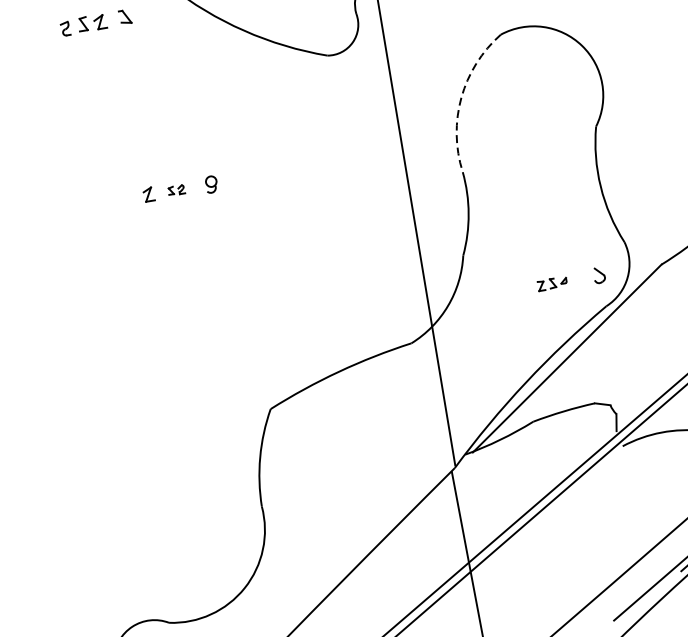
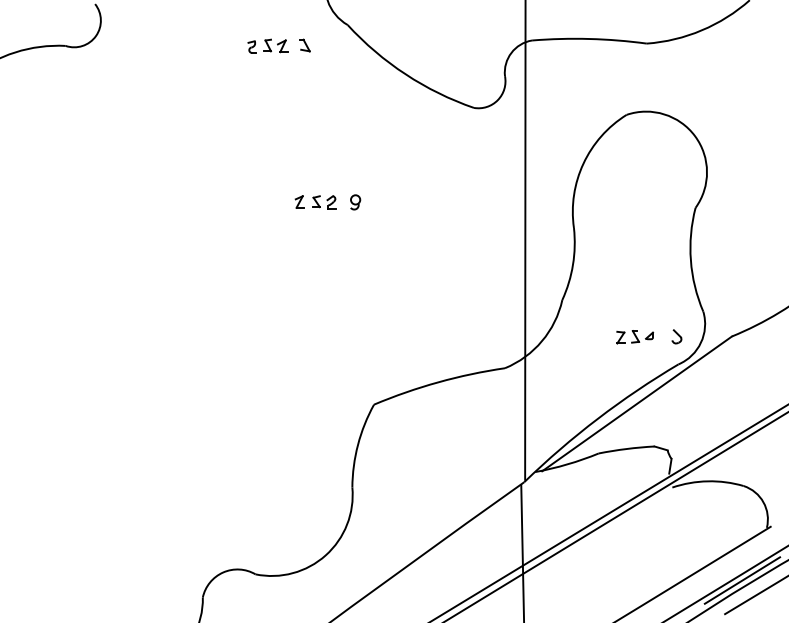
arc: (461, 97) -> (583, 163), dashed -> solid
part: (176, 190) -> (324, 202), size x1.67
part: (552, 284) -> (635, 337), size x1.43

